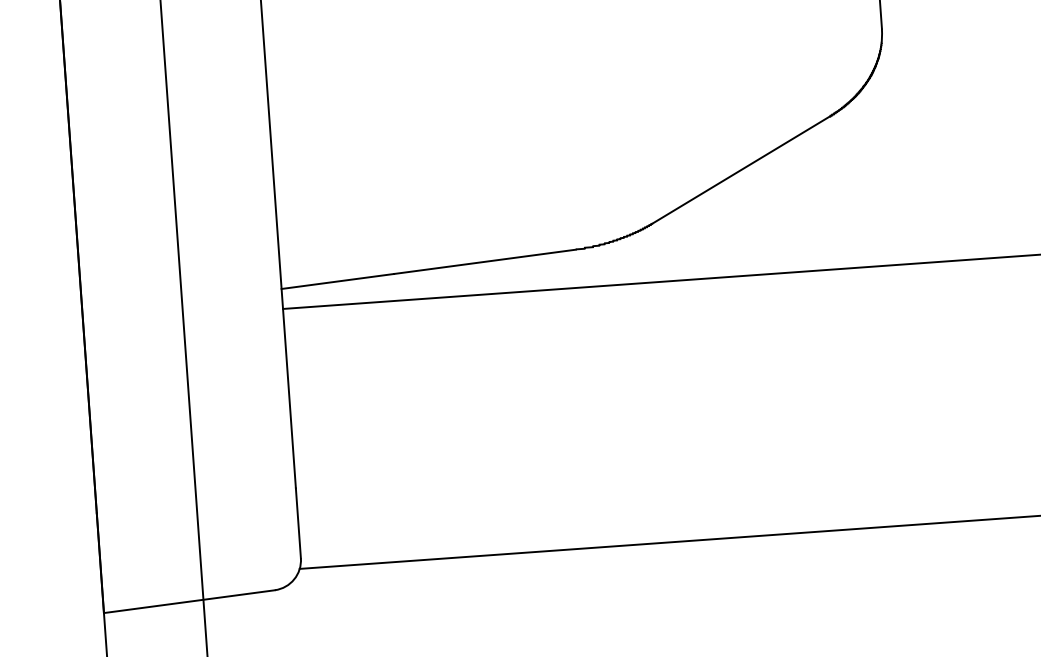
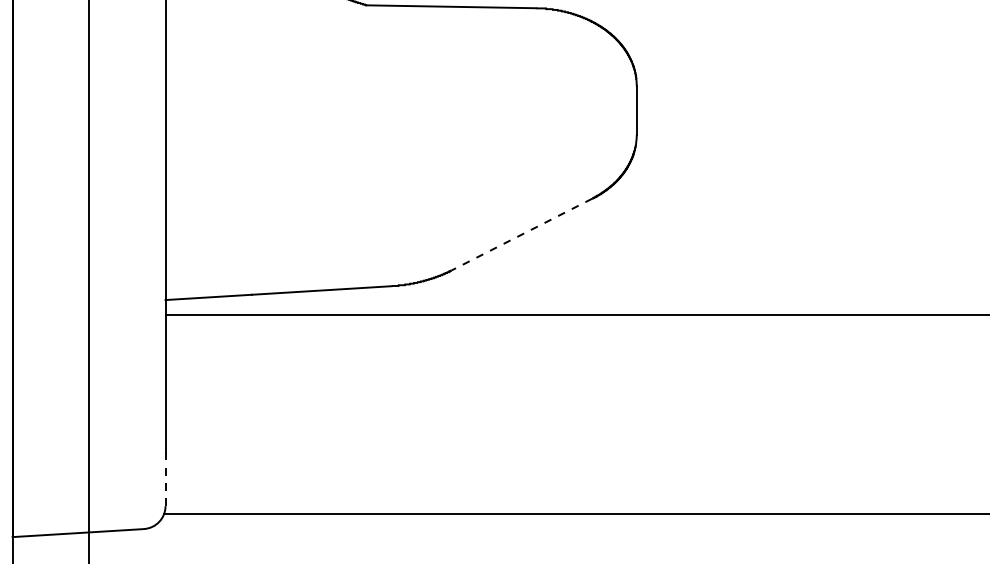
line: (741, 169) -> (522, 234), solid -> dashed
line: (298, 523) -> (165, 479), solid -> dashed

